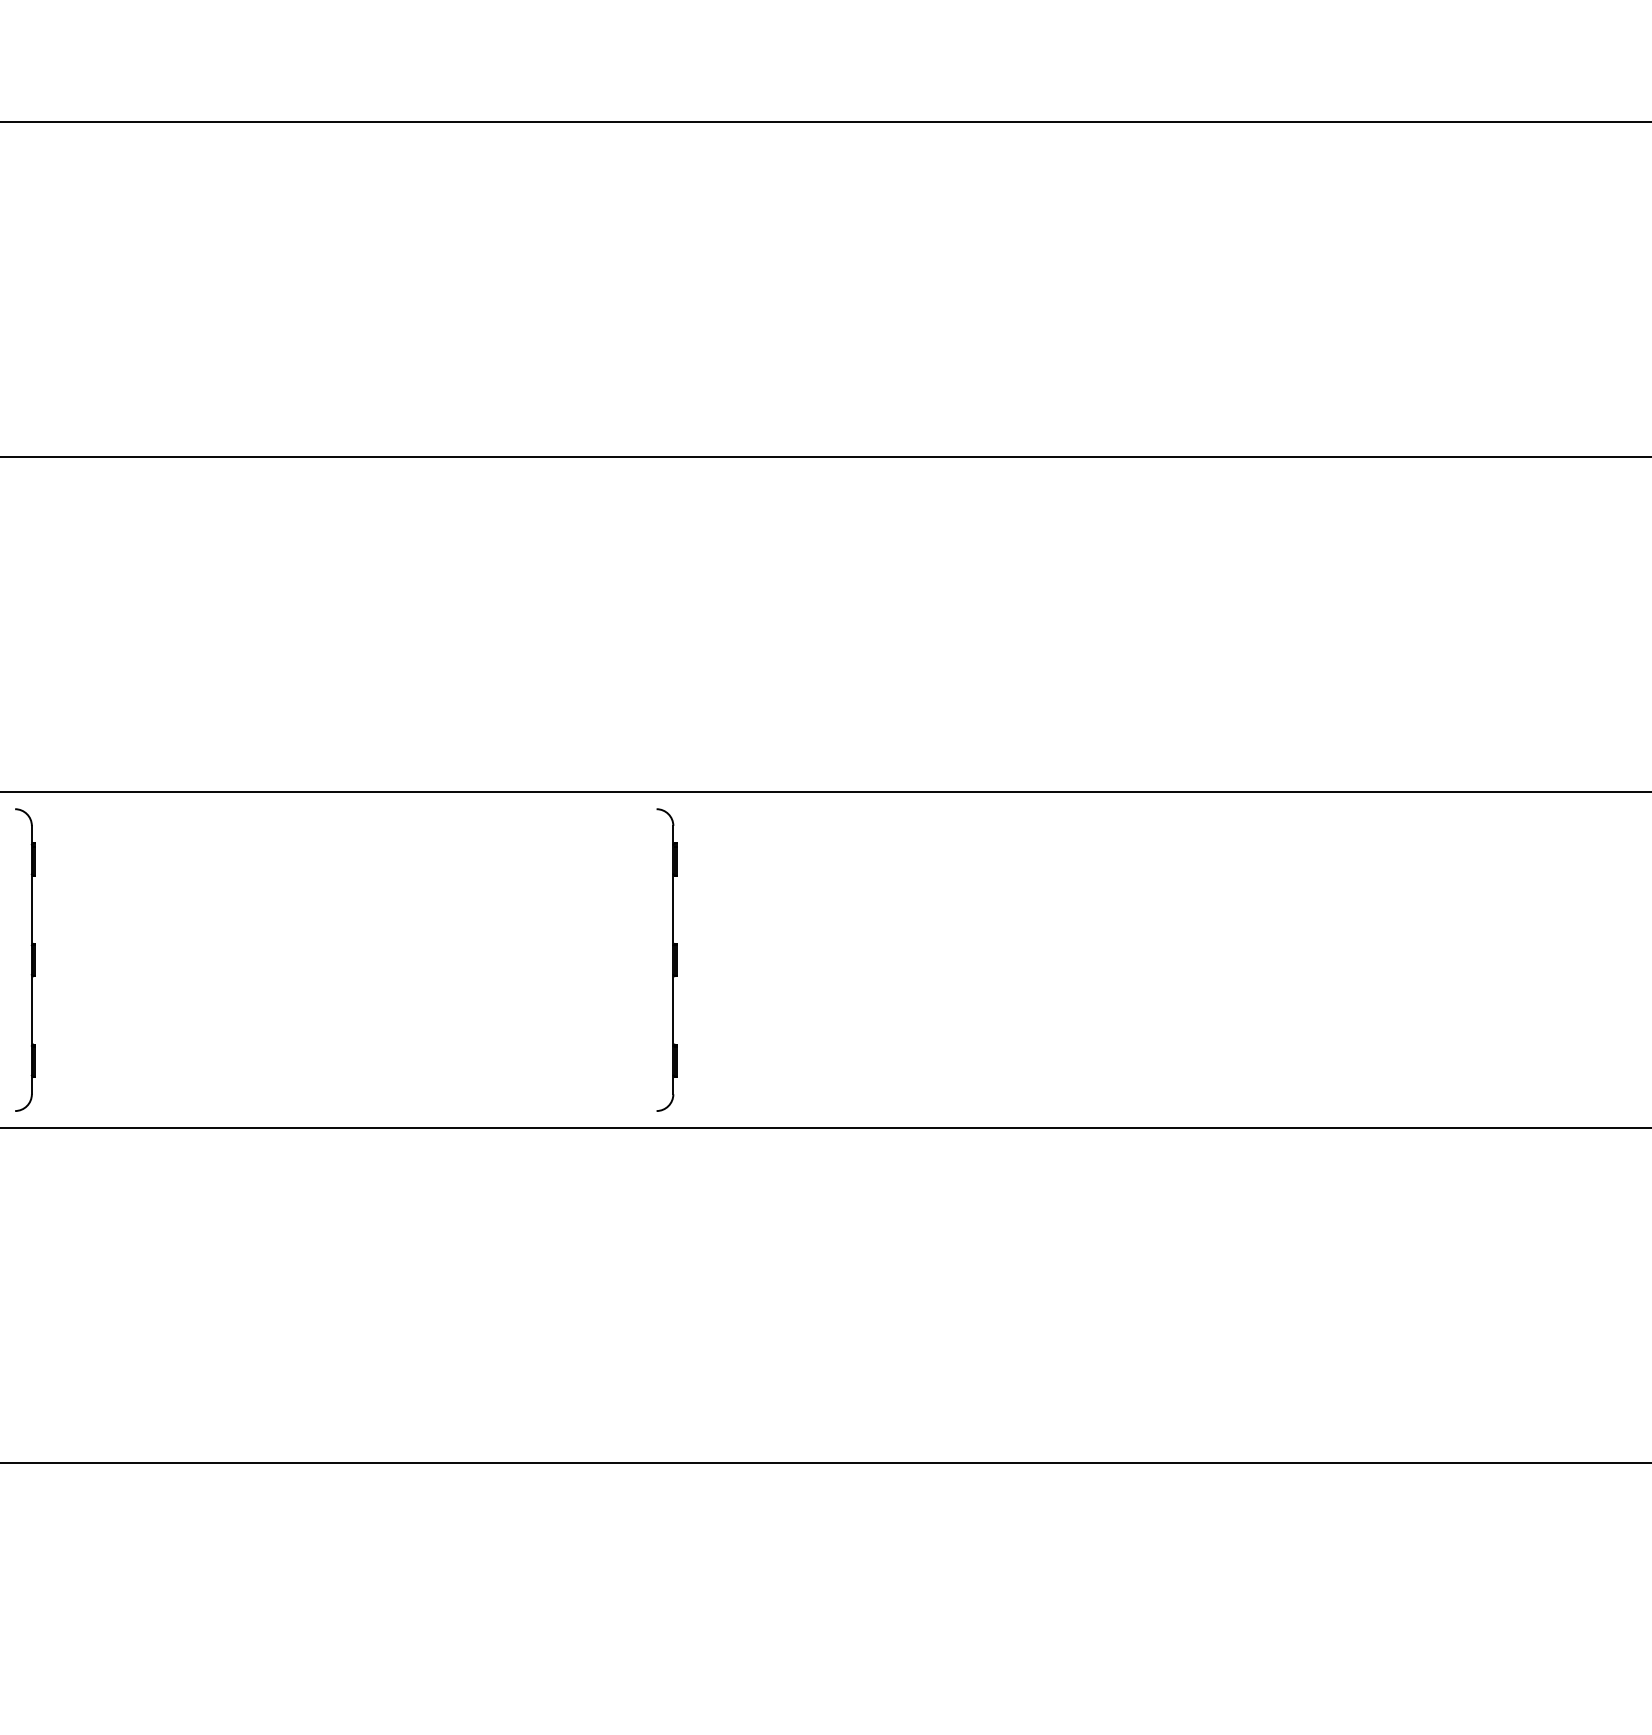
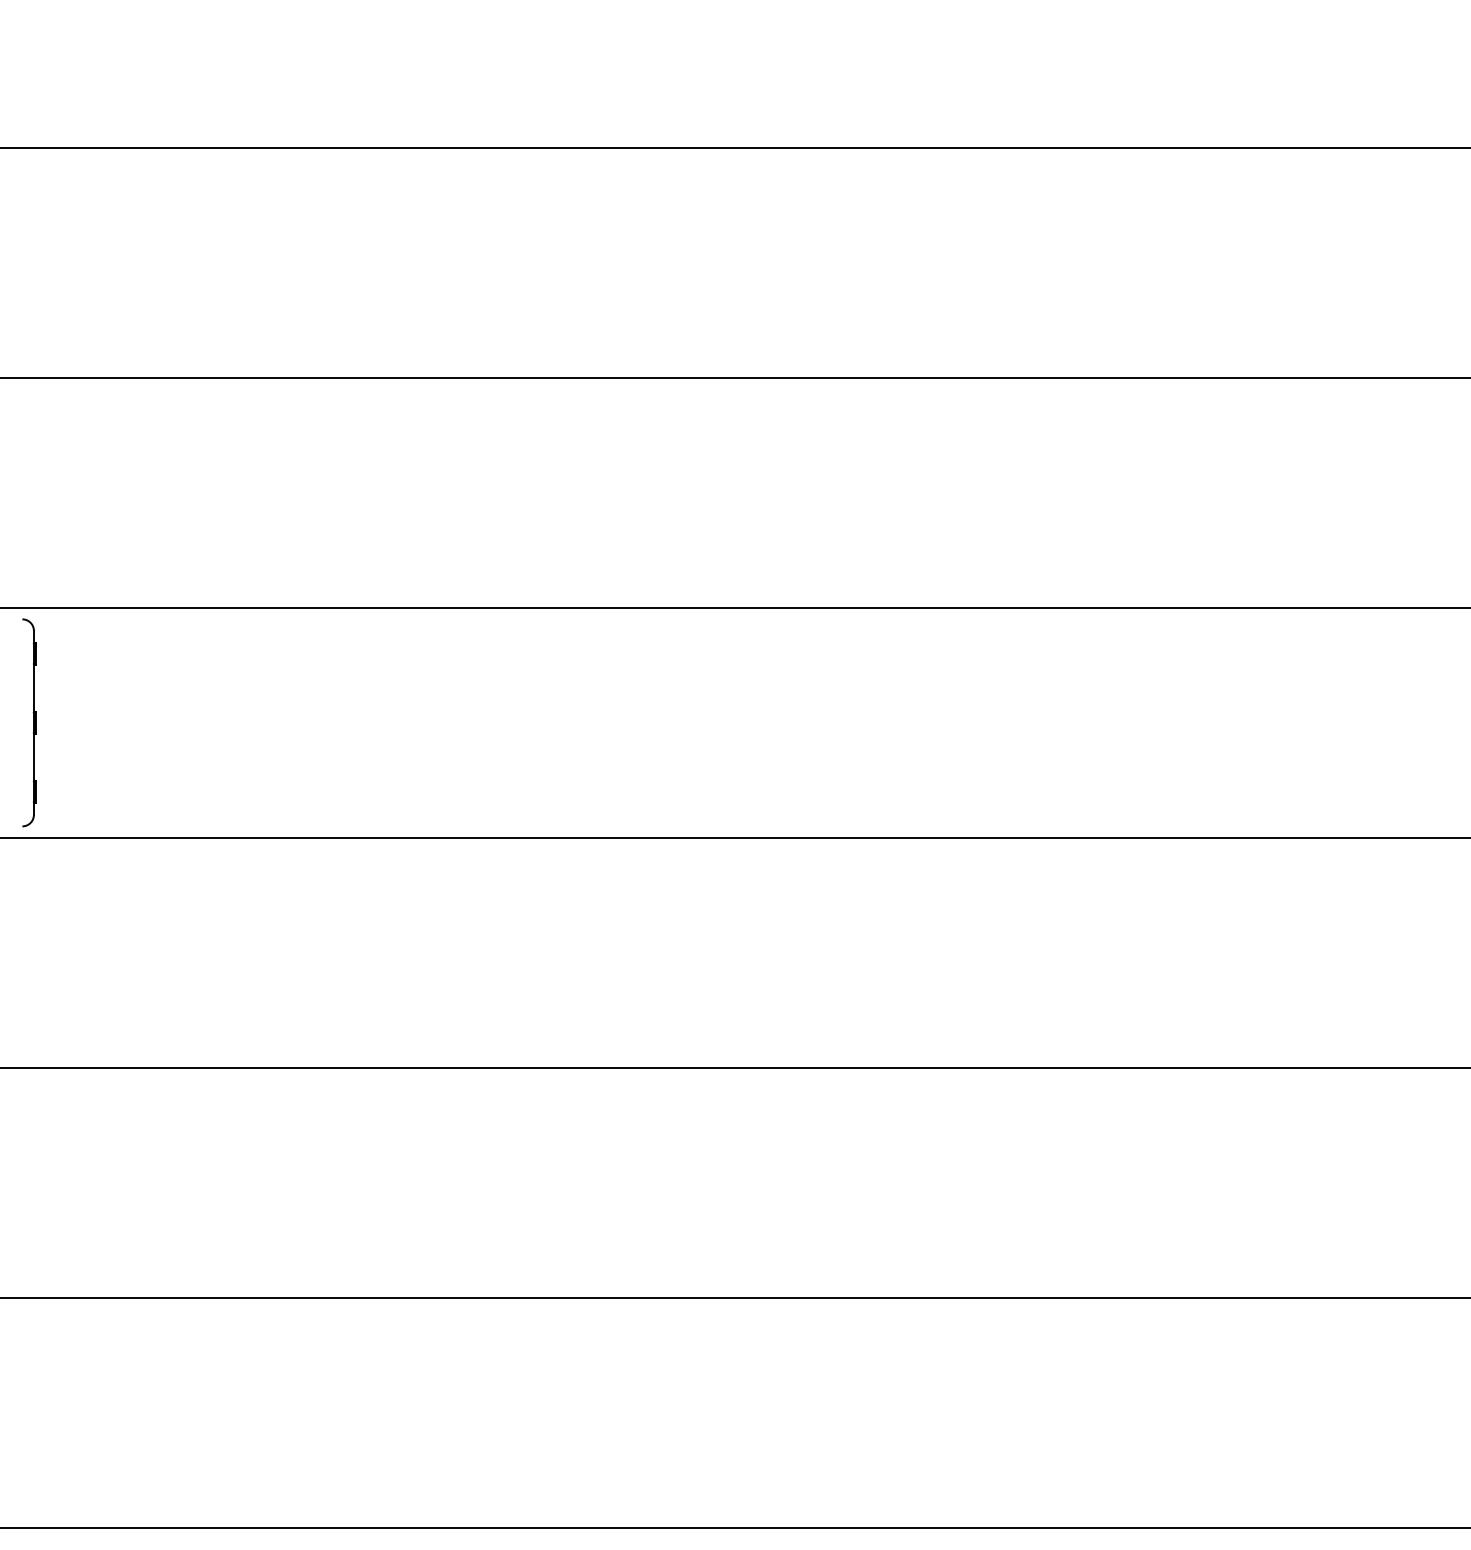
part: (666, 959) -> (469, 722), removed

